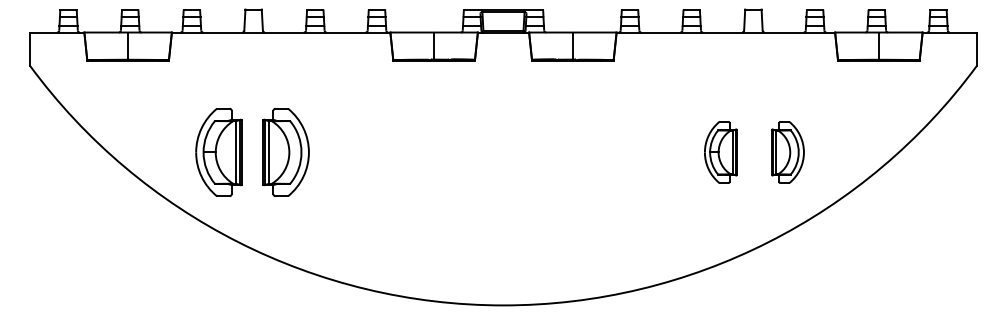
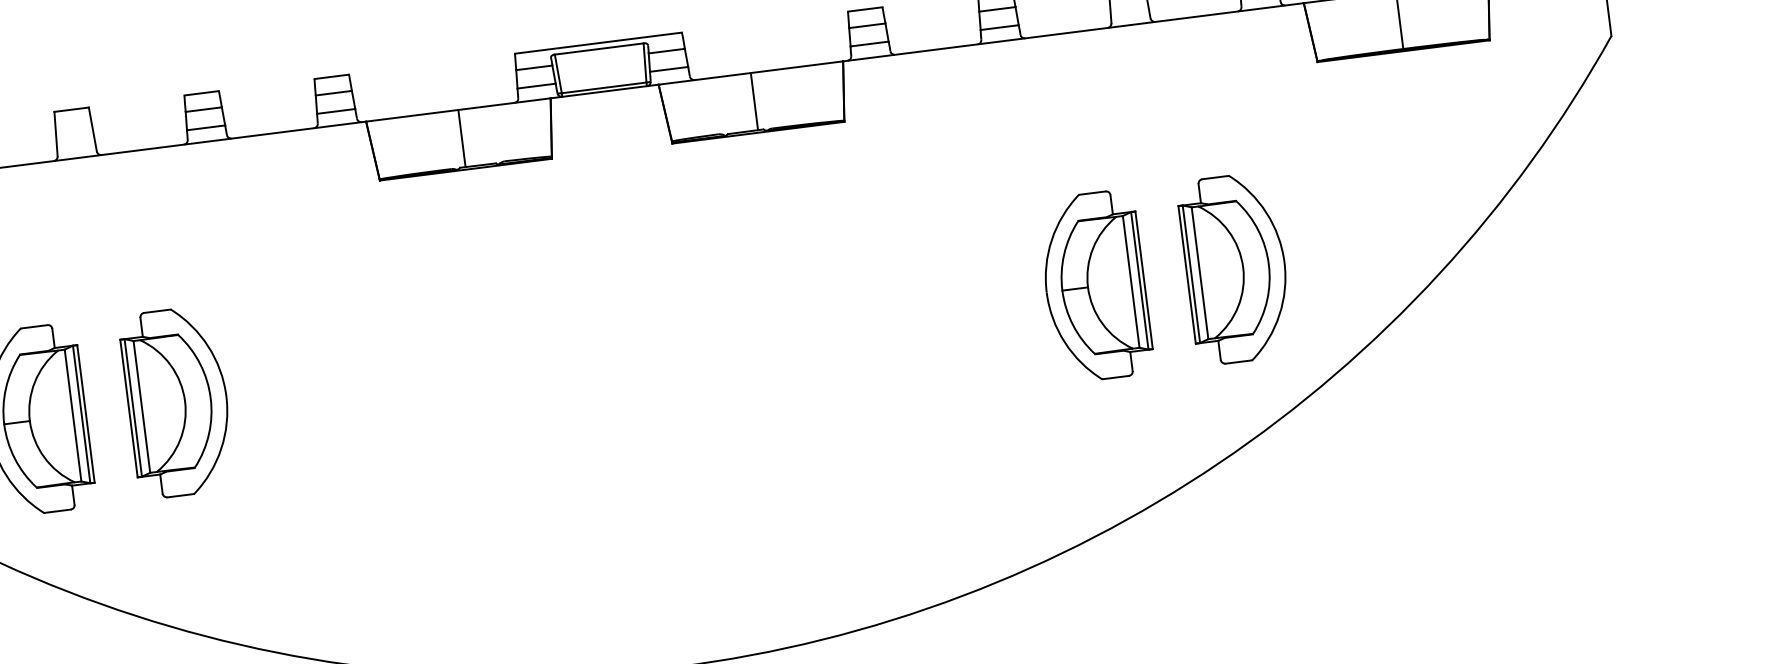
part: (720, 152) -> (1094, 286), size x1.43
part: (787, 152) -> (1235, 268), size x1.43

